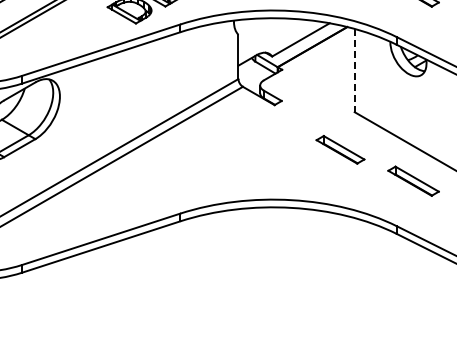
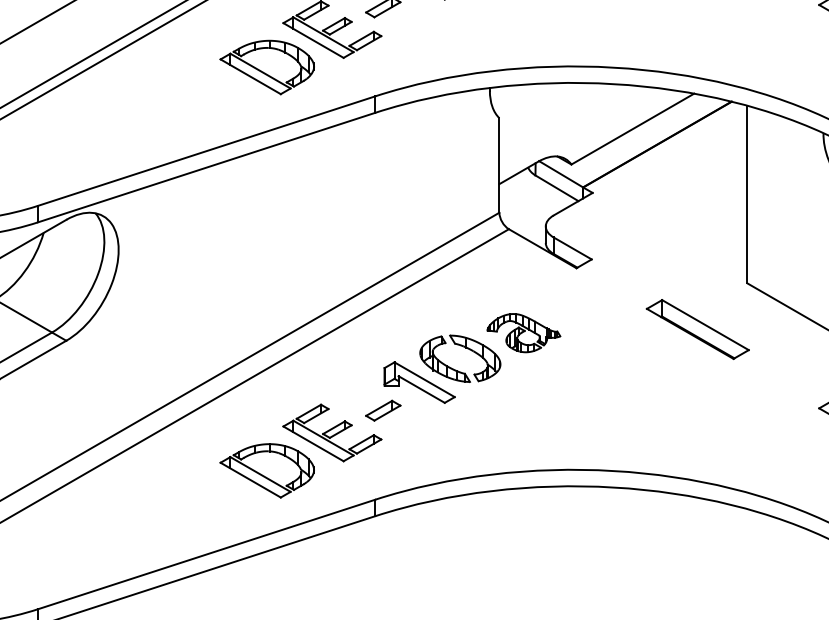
line: (354, 70) -> (746, 194), dashed -> solid
part: (340, 149) -> (697, 328), moved
part: (186, 169) -> (388, 405), added

